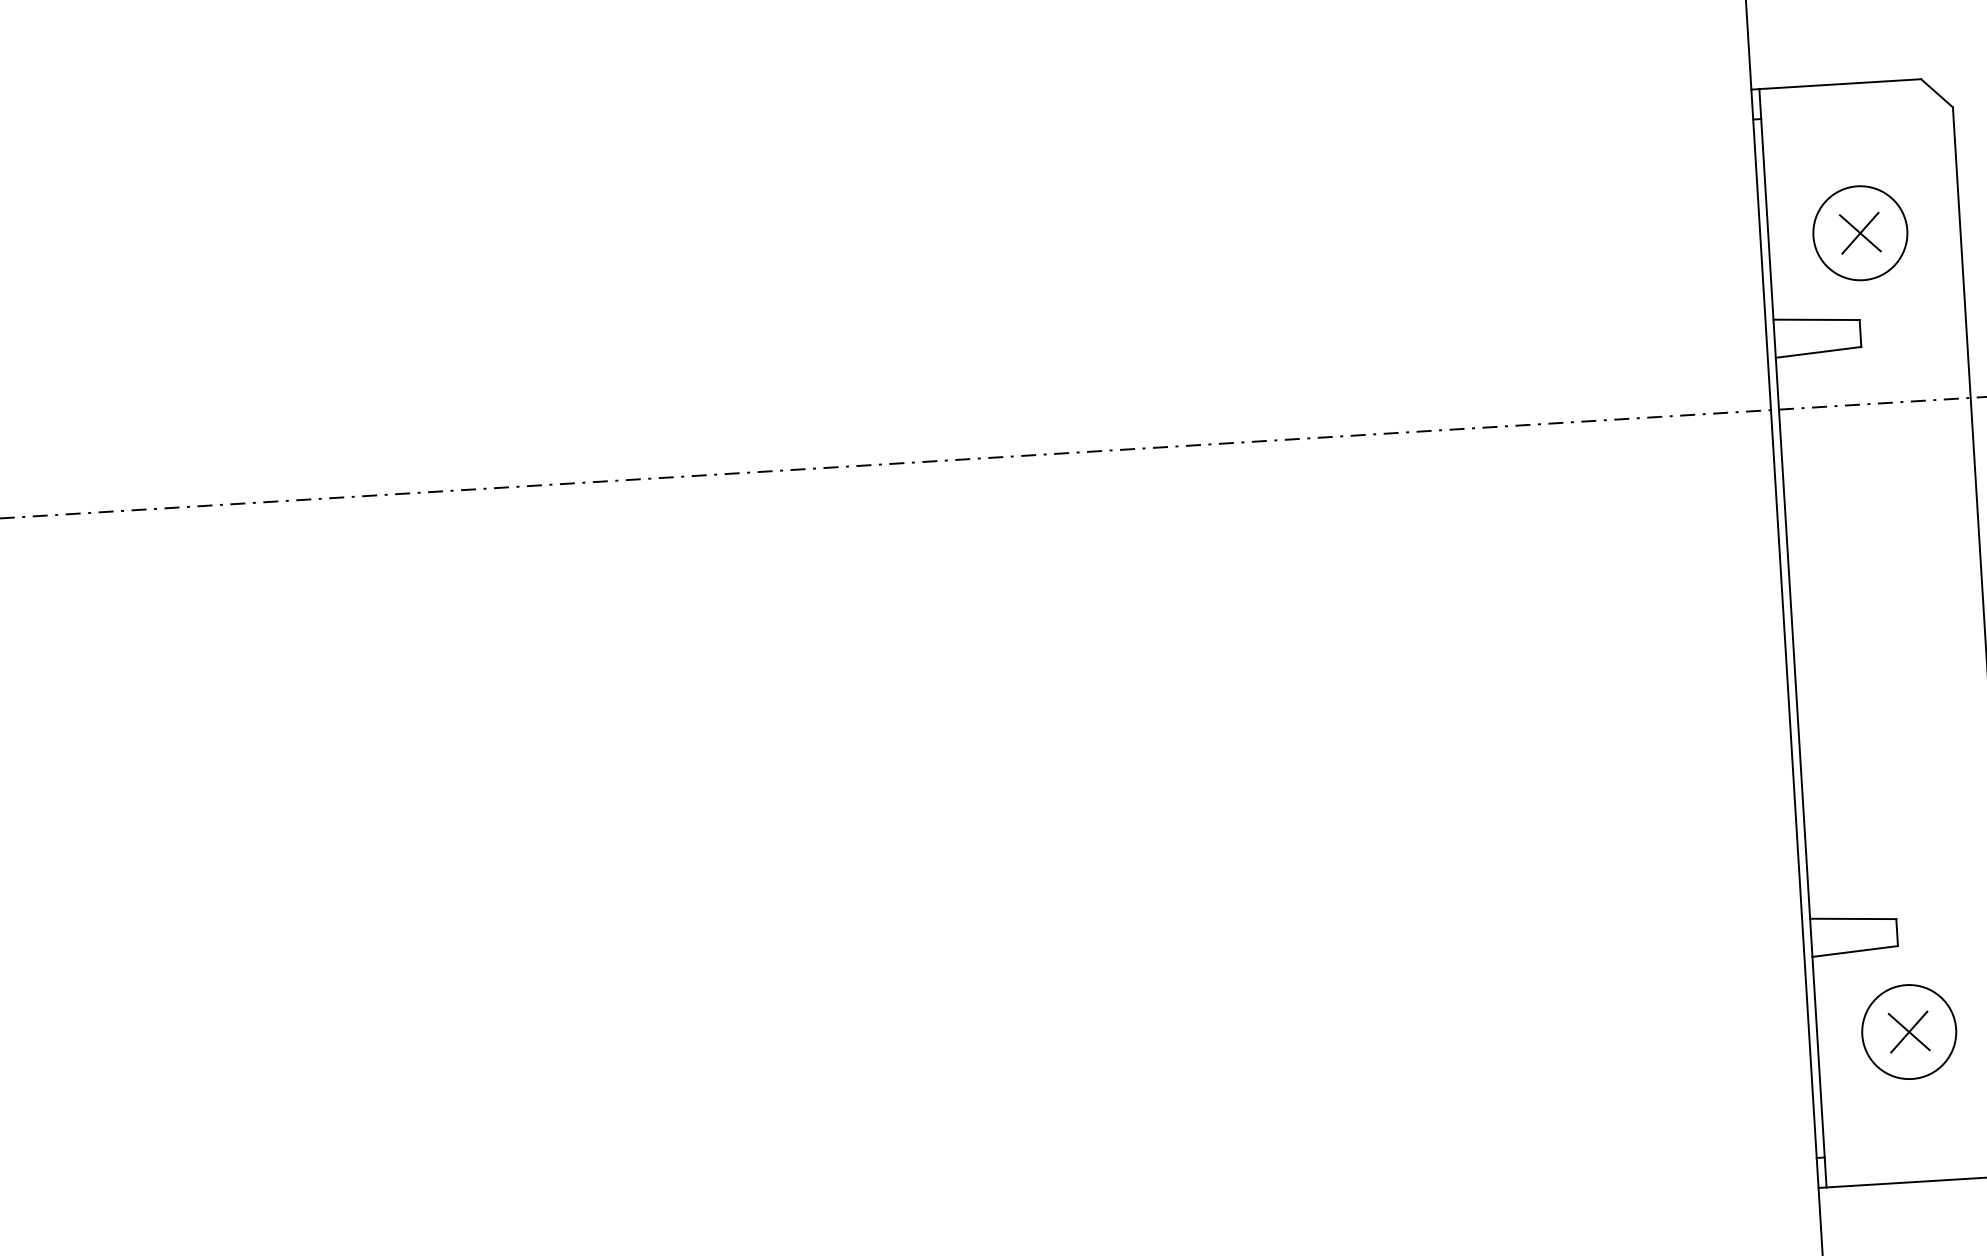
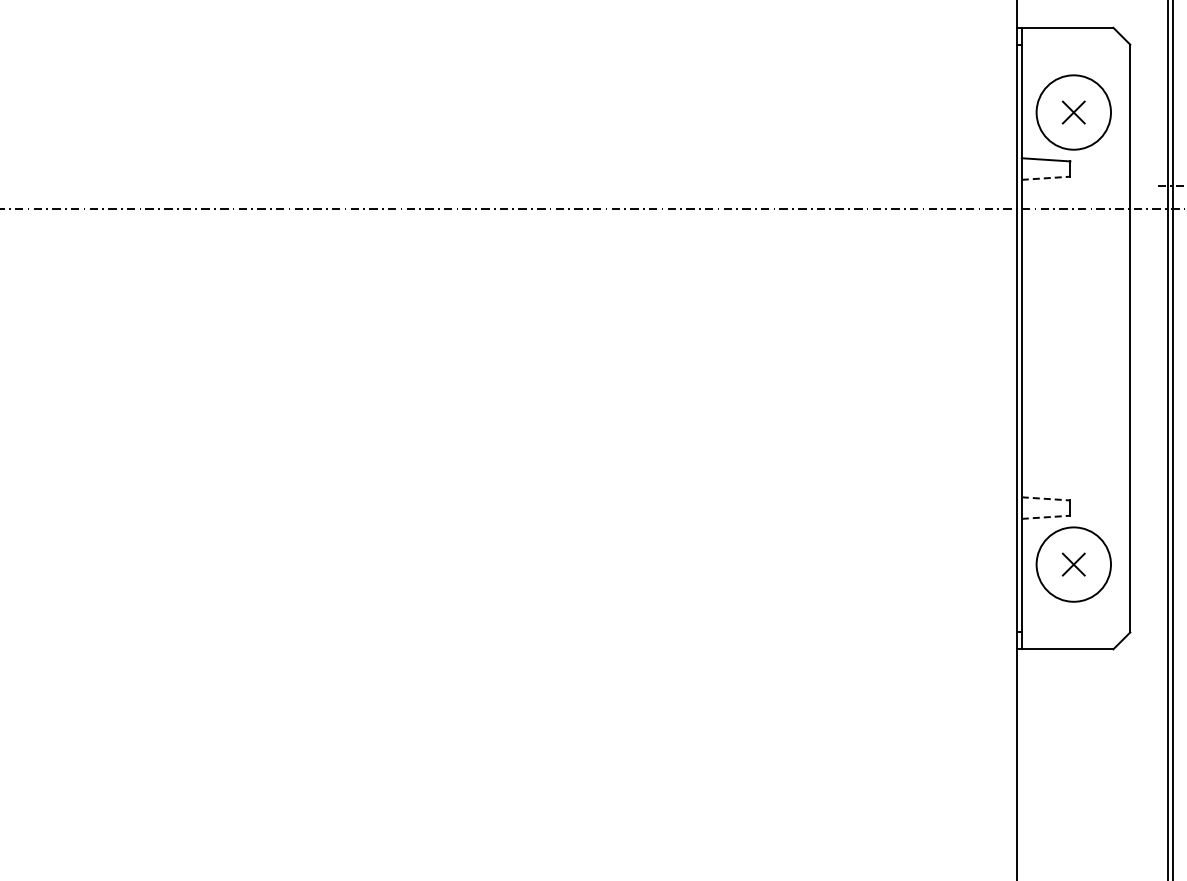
circle: (1859, 233) -> (1073, 112), size x1.4
line: (1819, 352) -> (1046, 178), solid -> dashed
line: (1853, 918) -> (1046, 498), solid -> dashed
line: (1855, 951) -> (1046, 517), solid -> dashed
circle: (1908, 1031) -> (1073, 564), size x1.4

